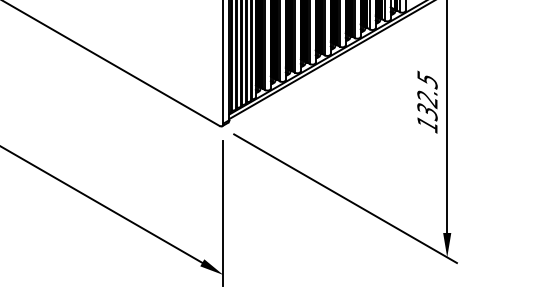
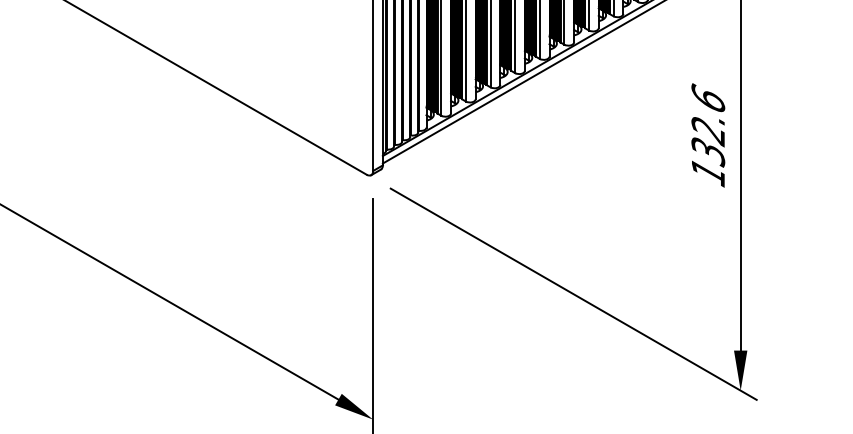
text: (427, 79) -> (708, 98), 132.5 -> 132.6

